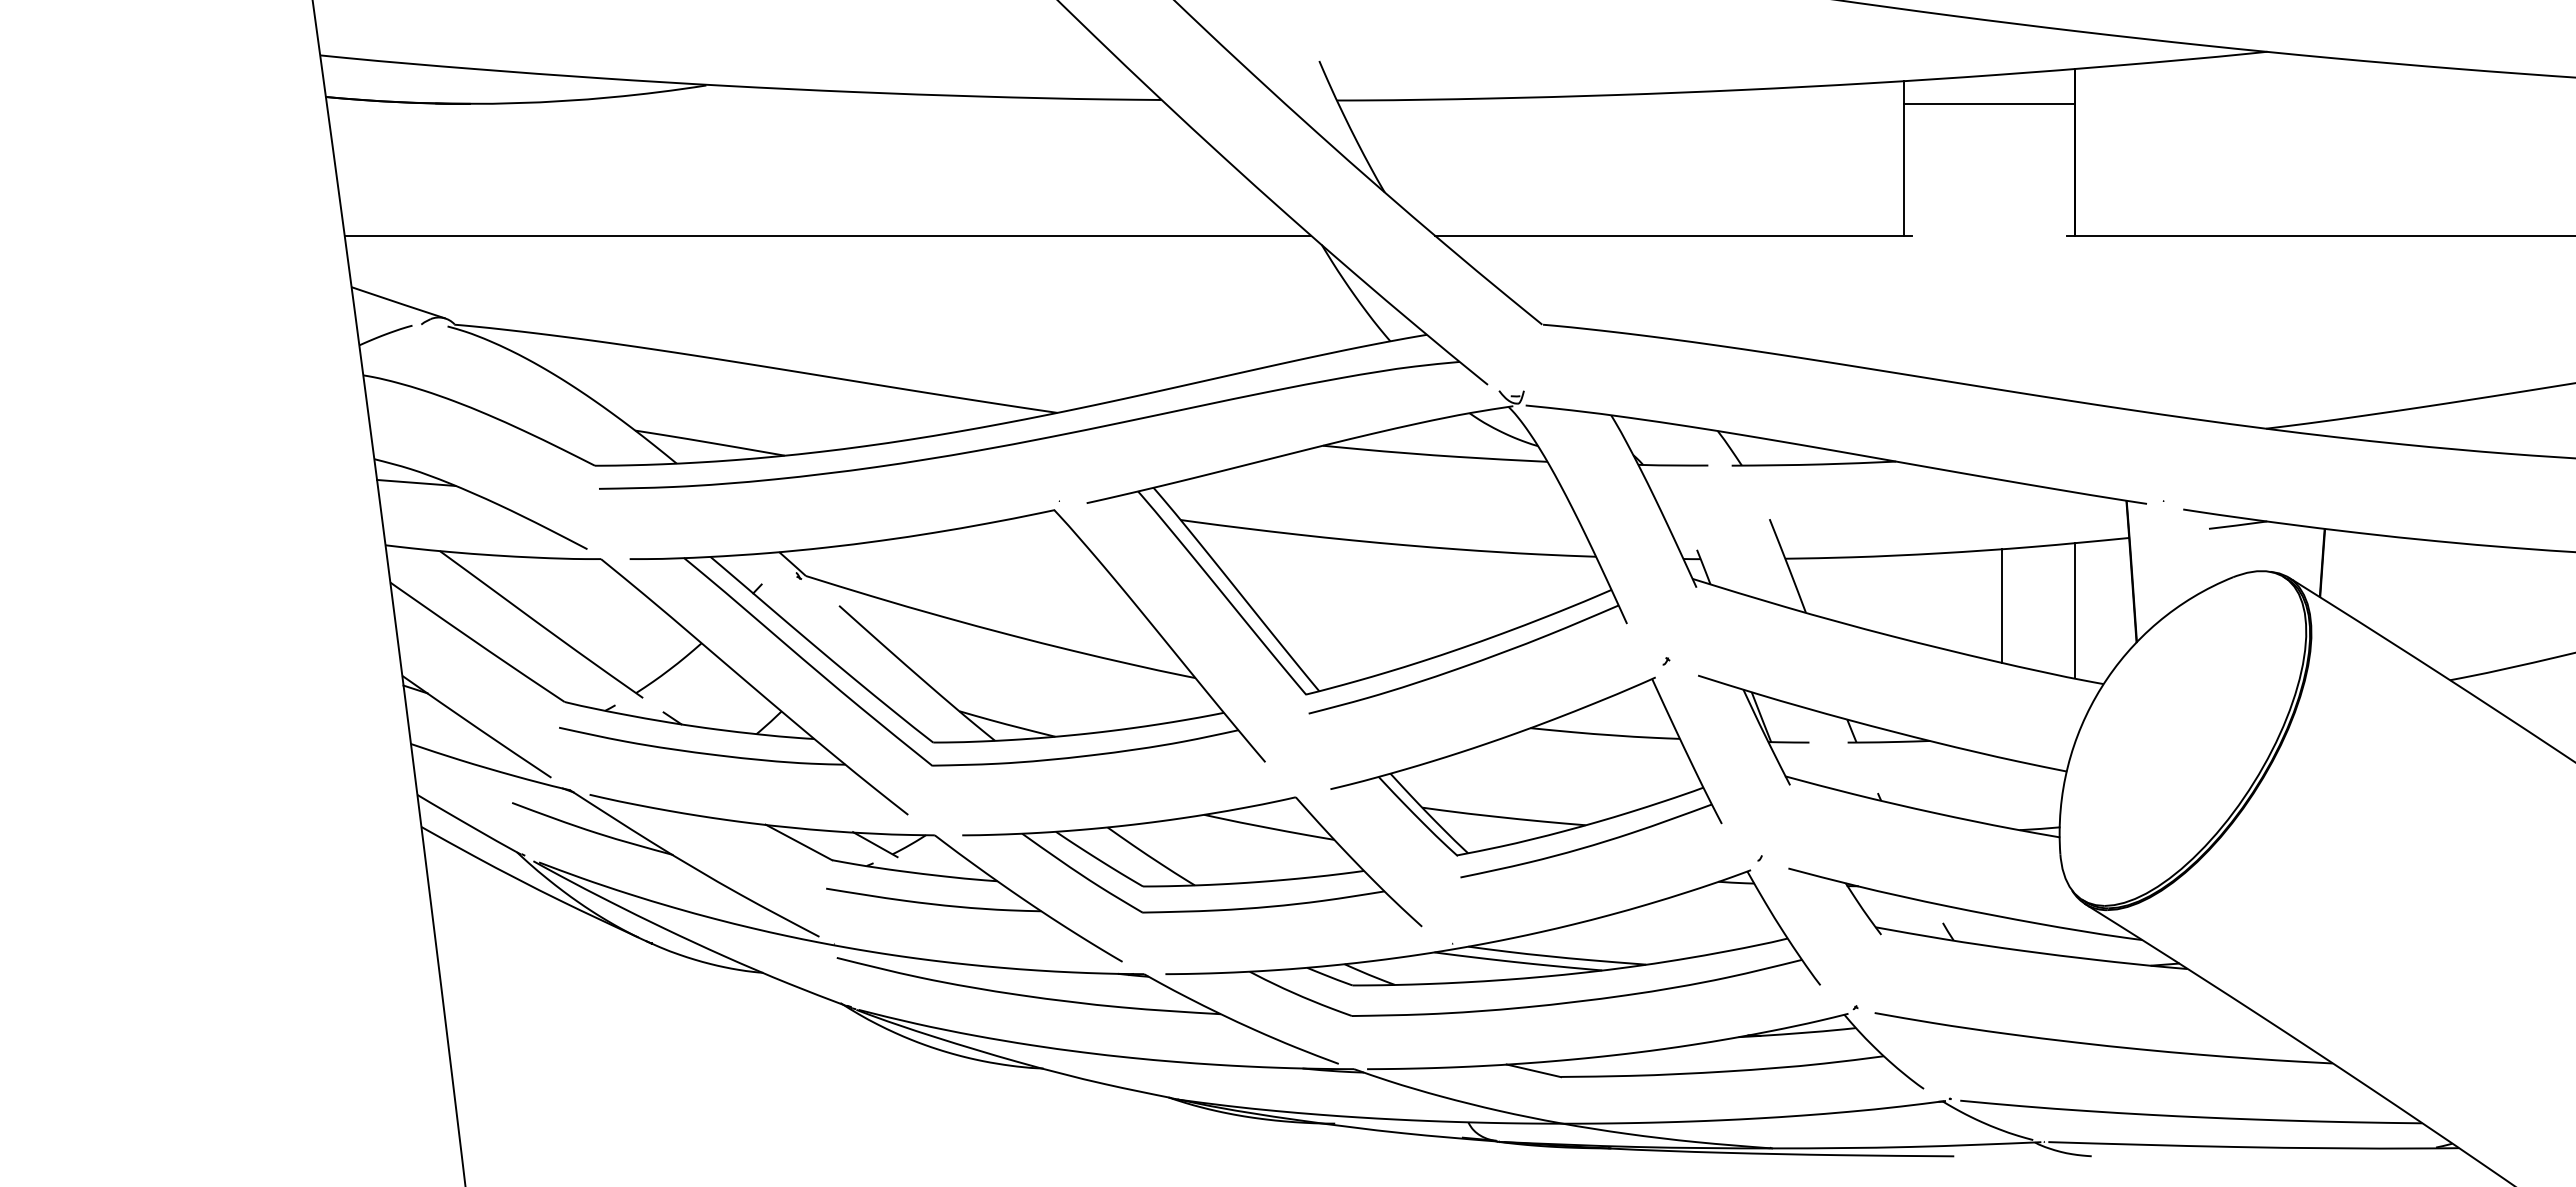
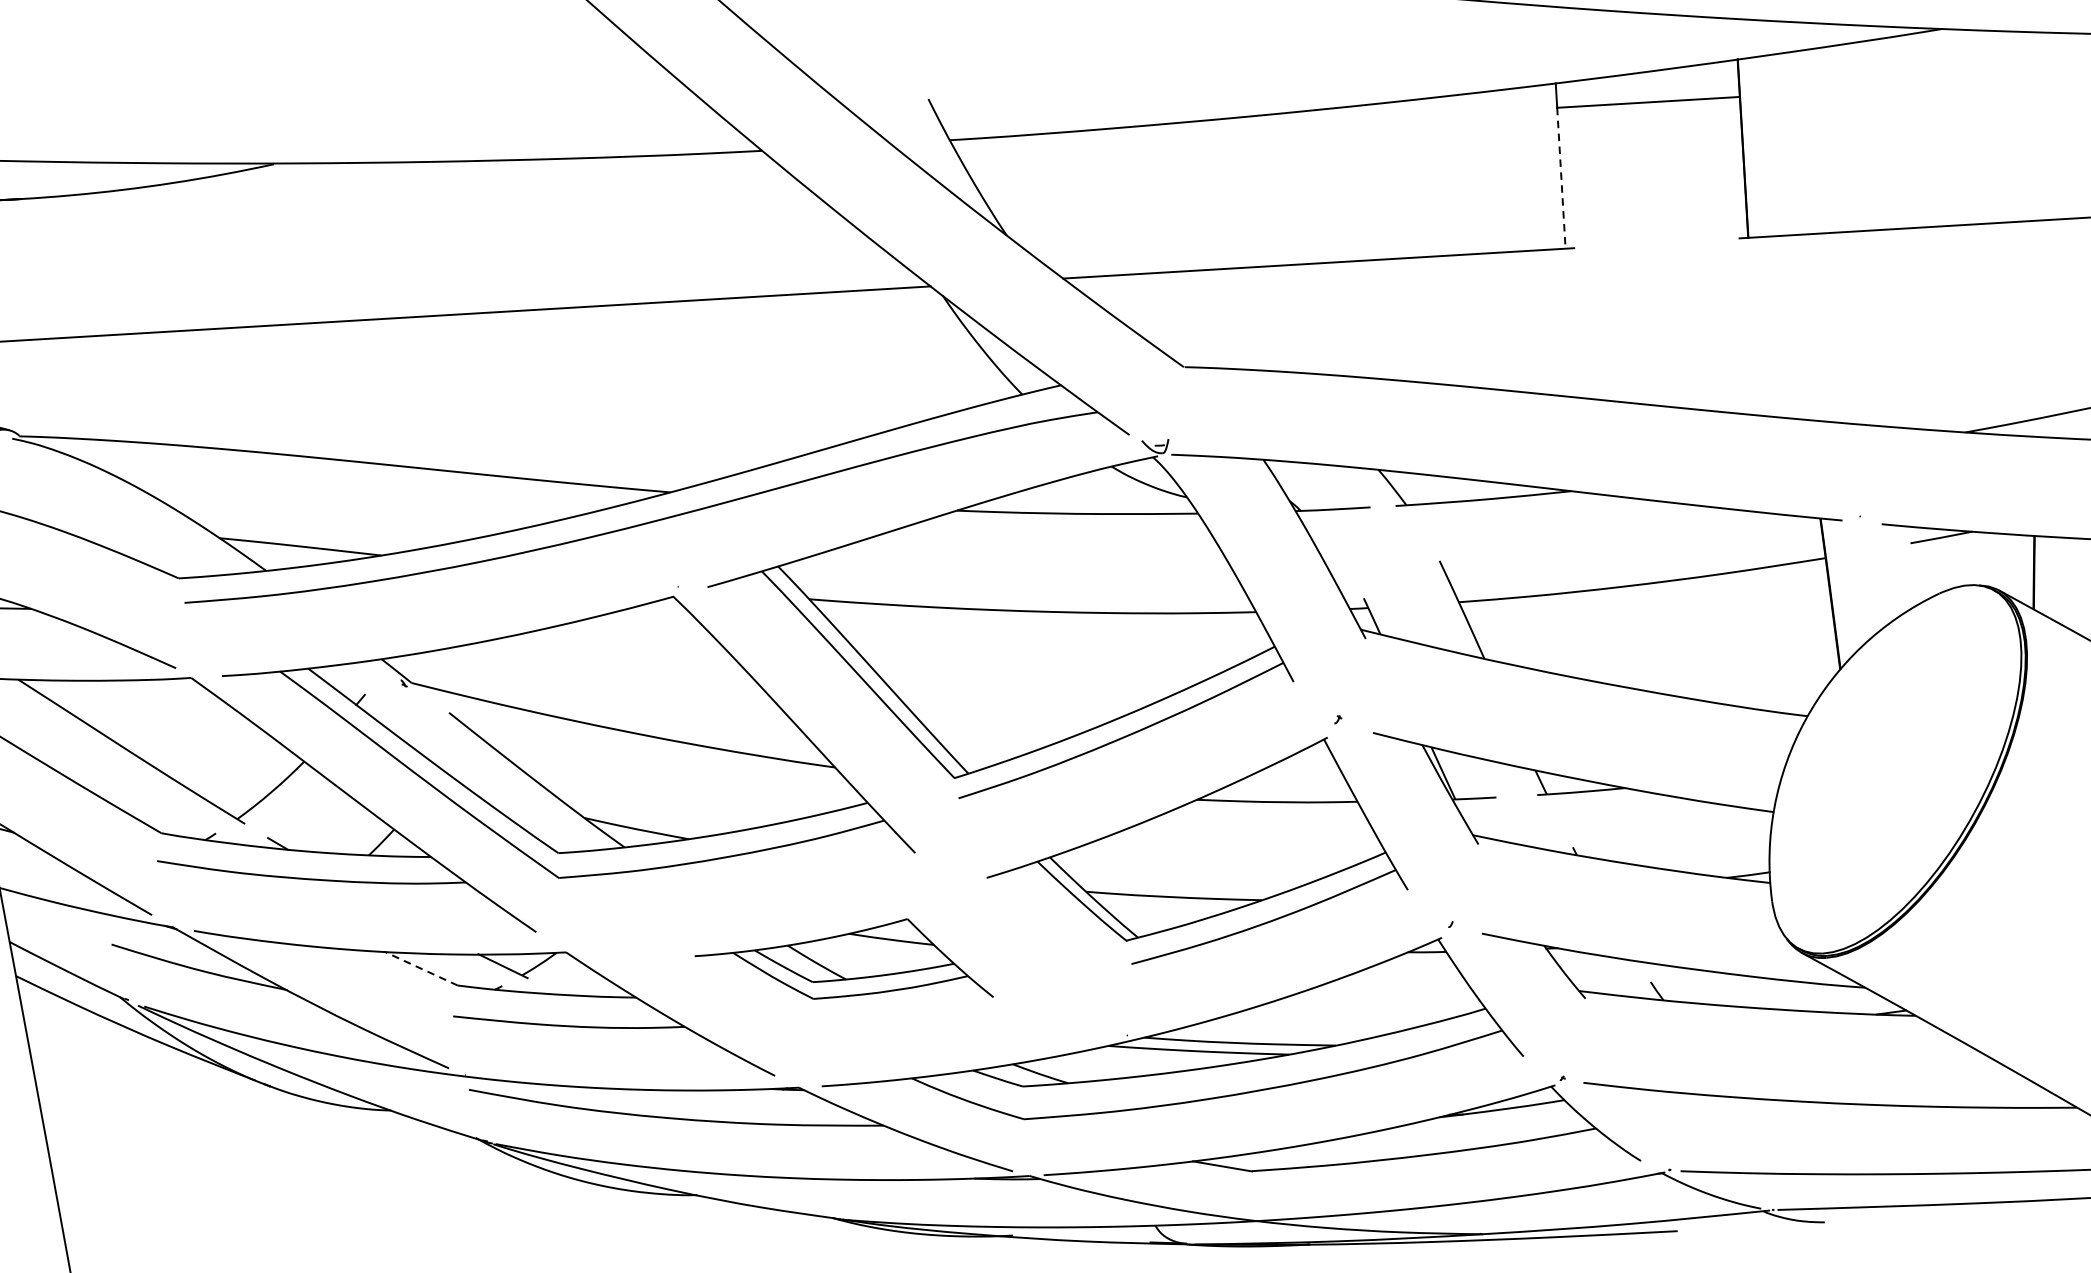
line: (1904, 169) -> (1561, 178), solid -> dashed
line: (2002, 605) -> (1694, 638), removed
line: (2075, 610) -> (1772, 639), removed
line: (798, 842) -> (420, 968), solid -> dashed
part: (1192, 861) -> (843, 964), size x0.6

